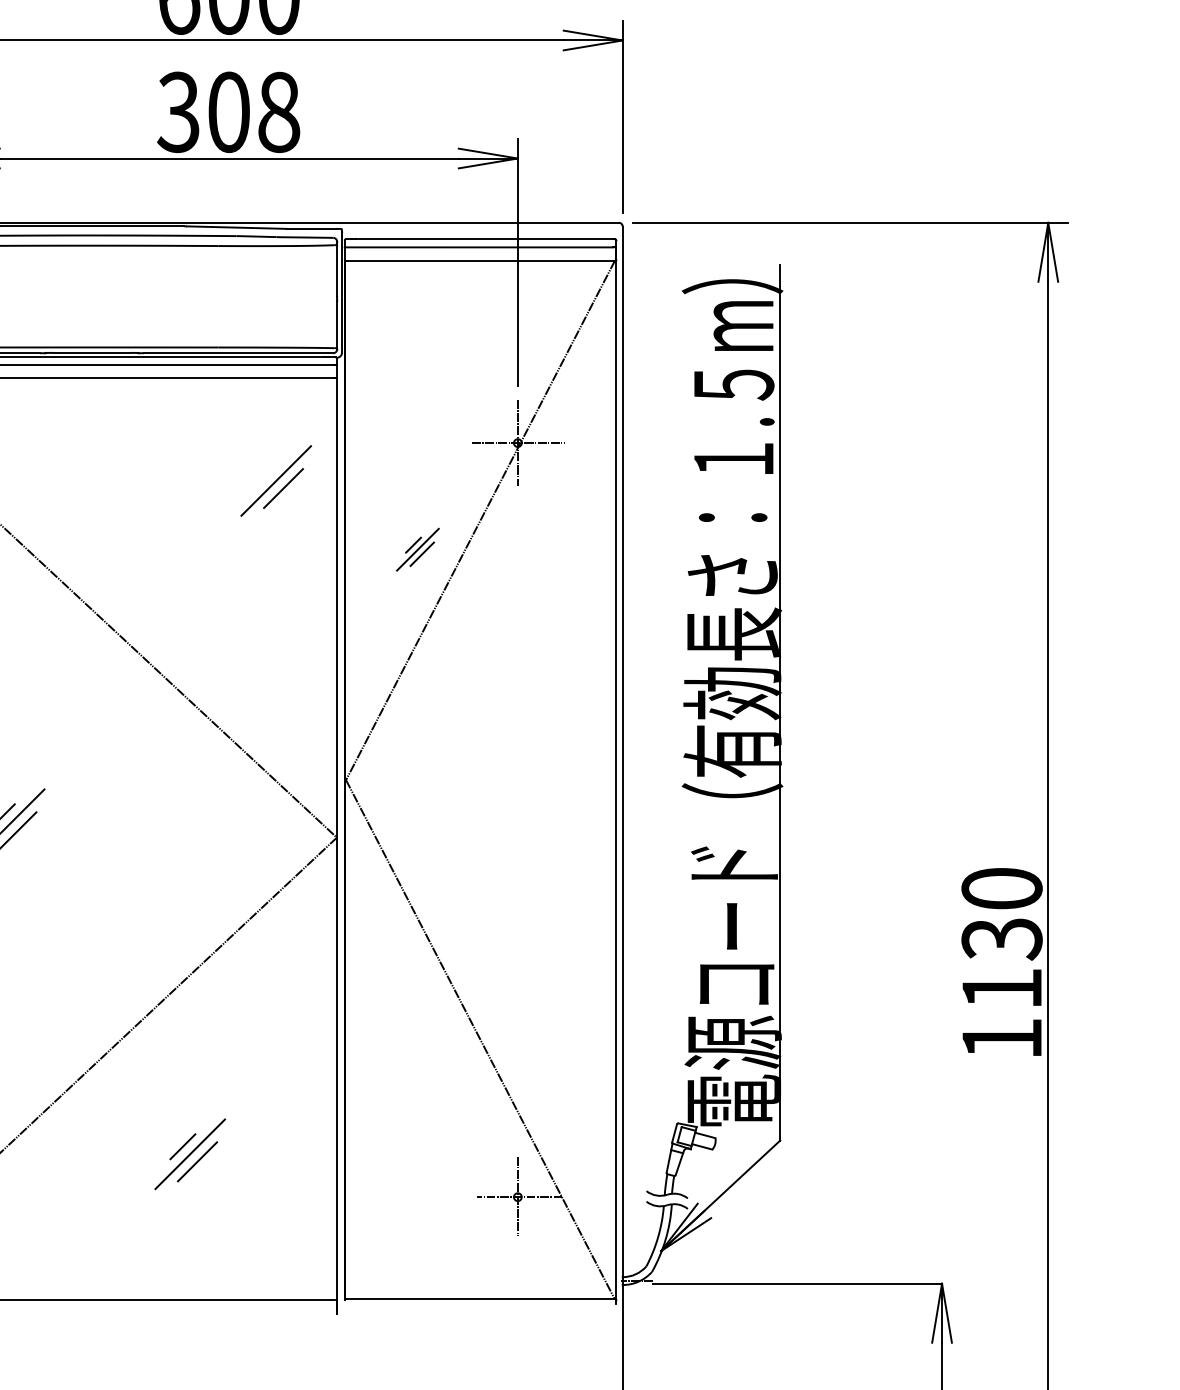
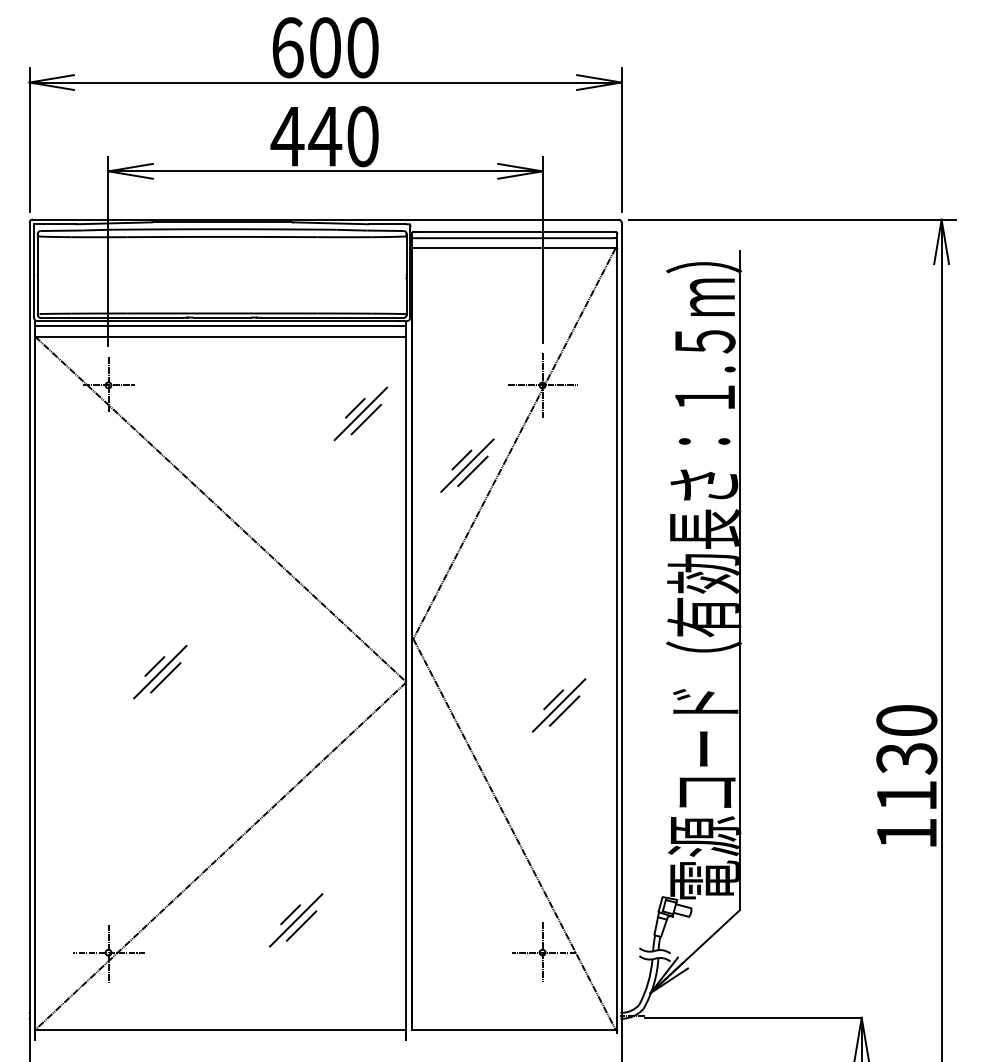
text: (227, 112) -> (324, 136), 308 -> 440
line: (267, 472) -> (354, 407), added
part: (418, 549) -> (467, 465), size x1.67
part: (538, 868) -> (558, 705), added

